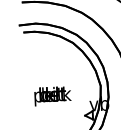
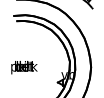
text: (52, 96) -> (24, 67), moved

